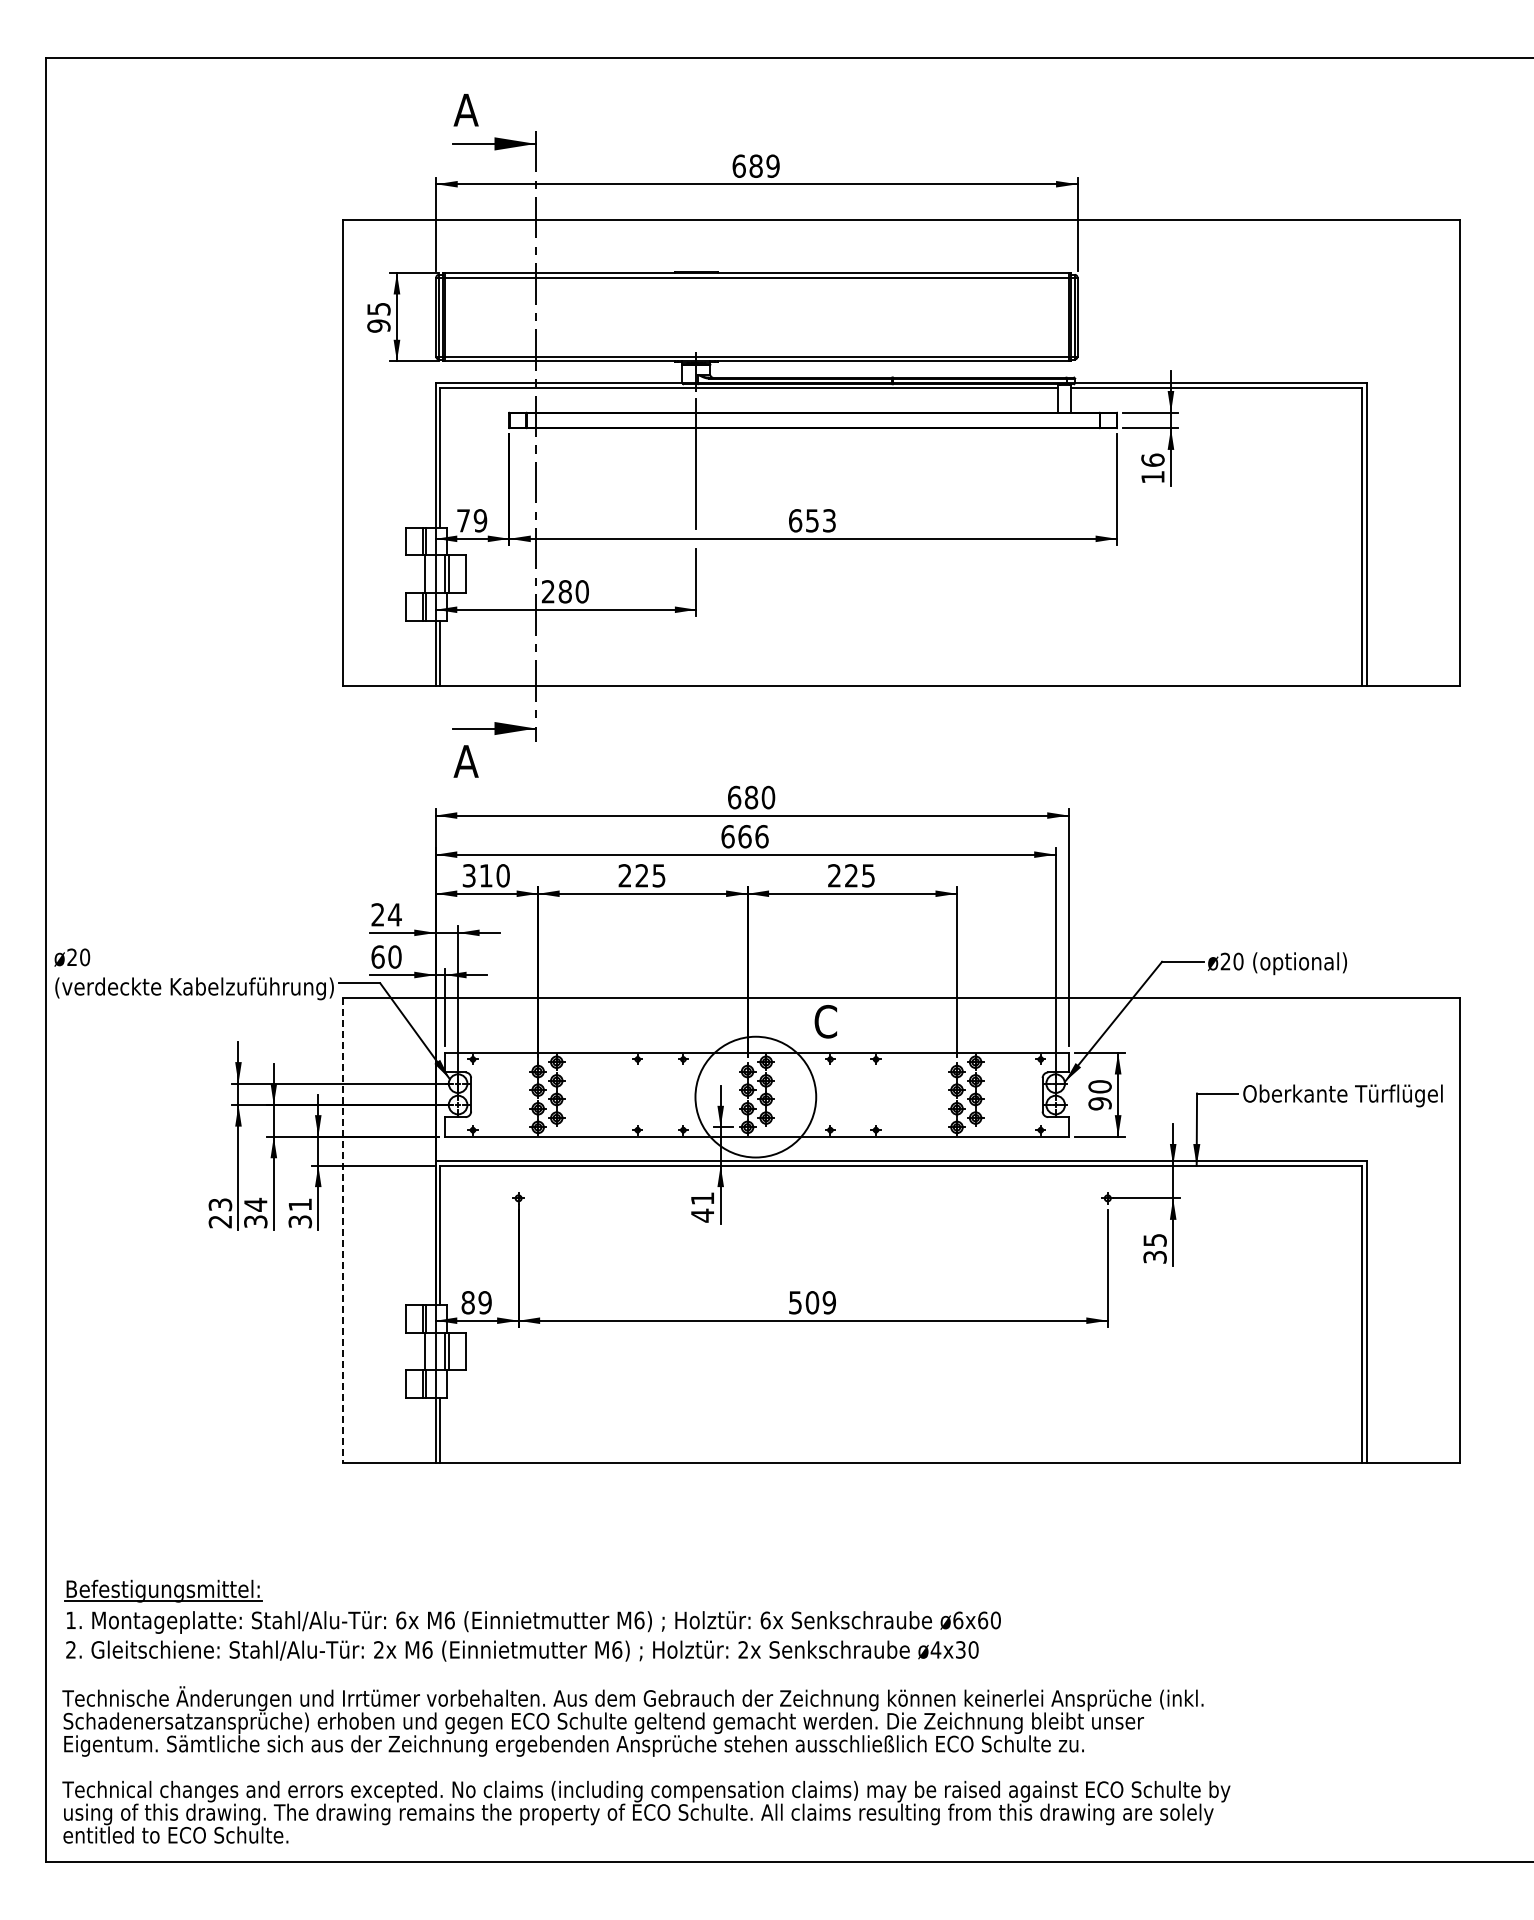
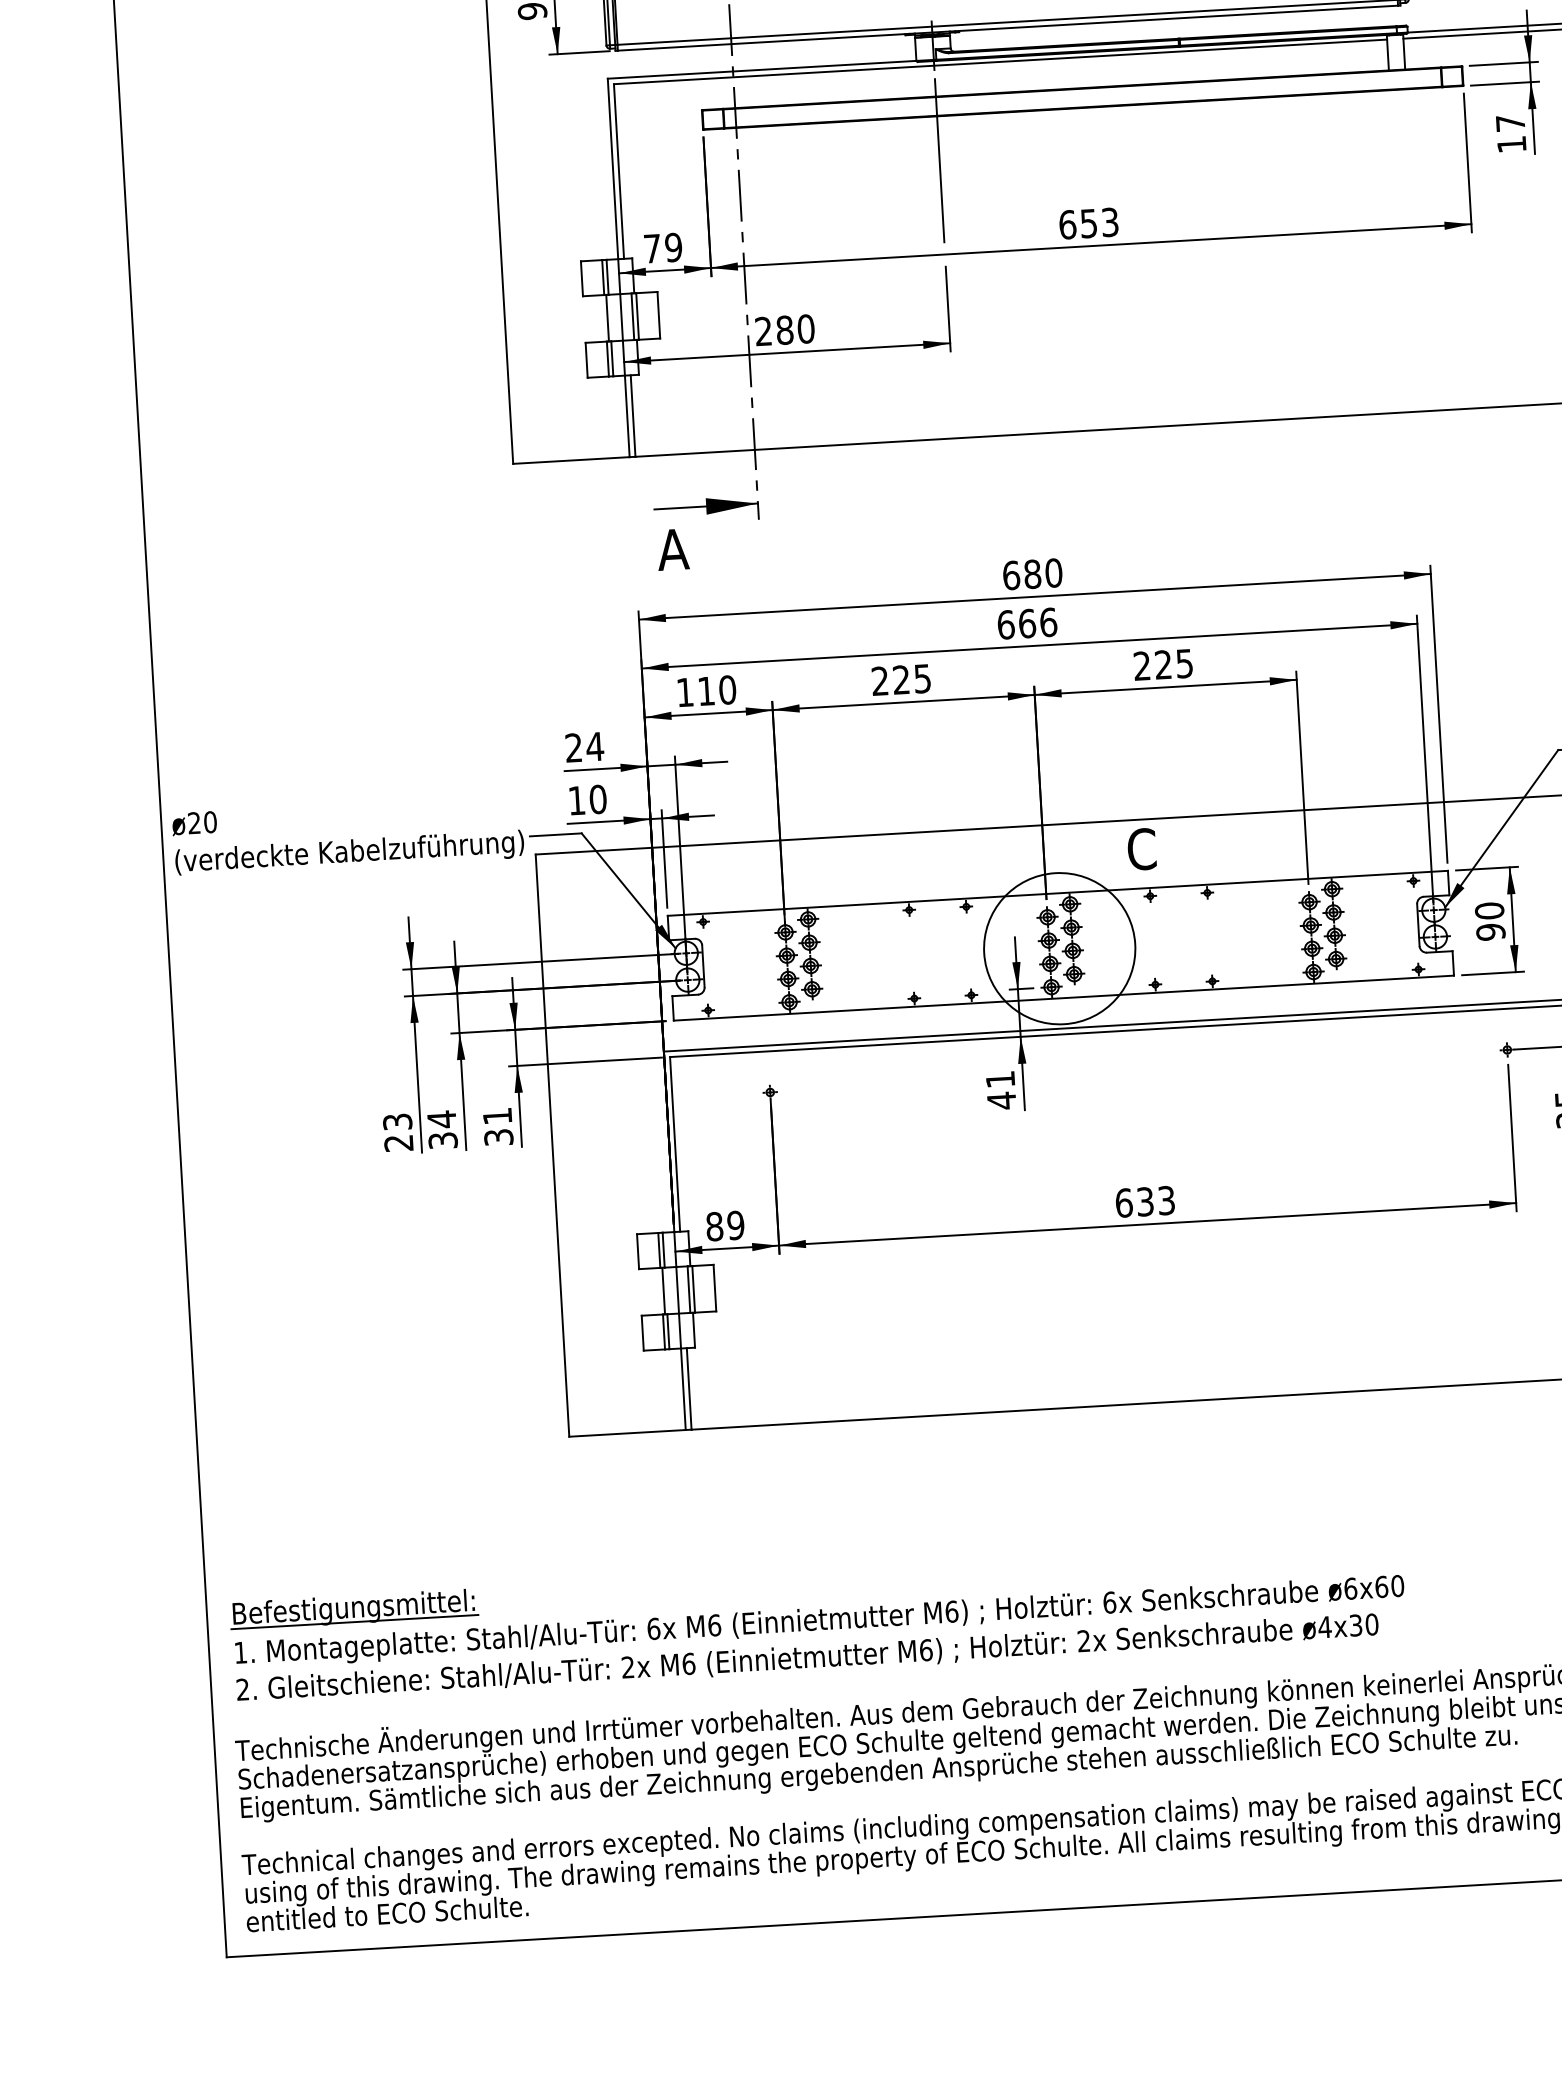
text: (1152, 459) -> (1509, 122), 16 -> 17
text: (468, 875) -> (684, 692), 310 -> 110
text: (377, 956) -> (576, 800), 60 -> 10
line: (342, 1230) -> (552, 1145), dashed -> solid
text: (812, 1302) -> (1145, 1201), 509 -> 633

